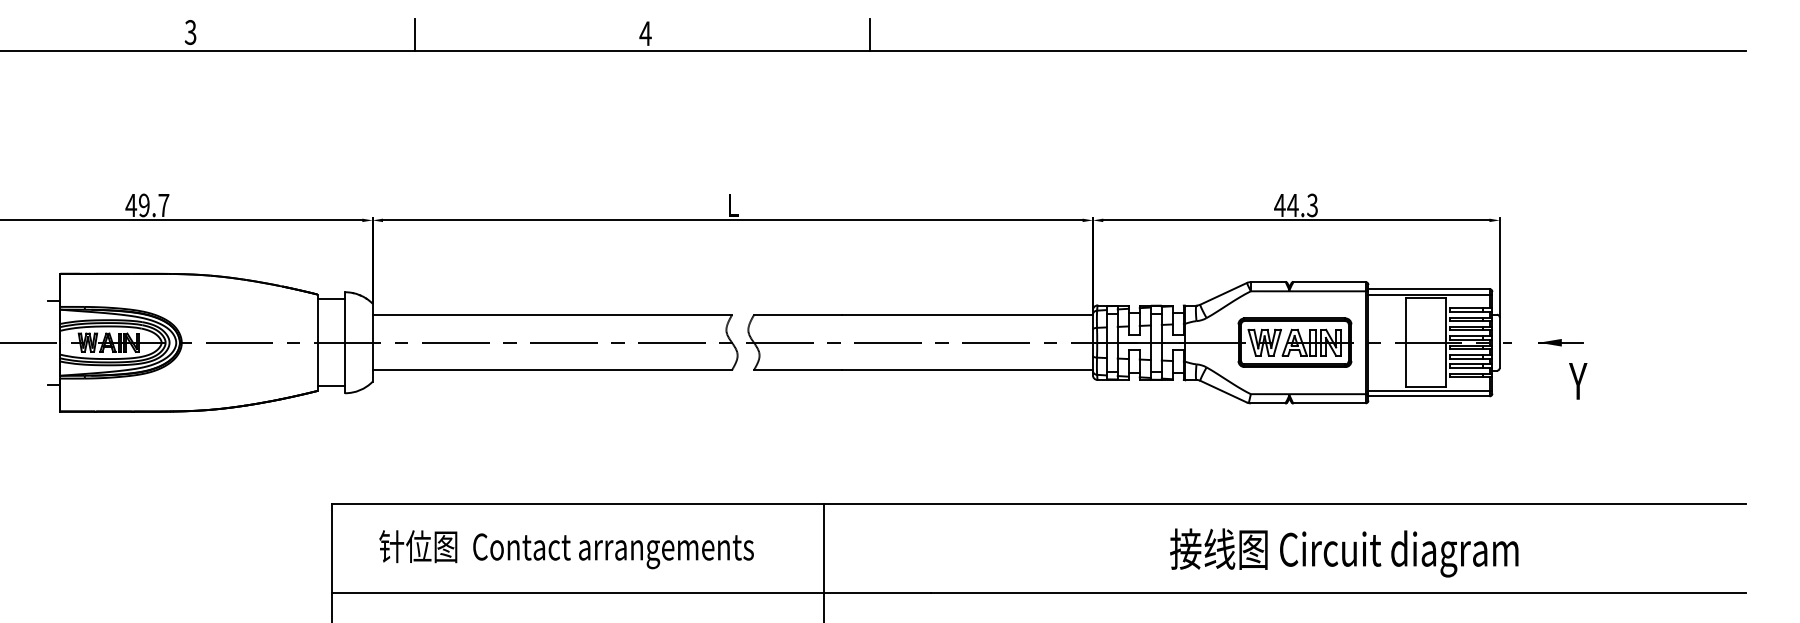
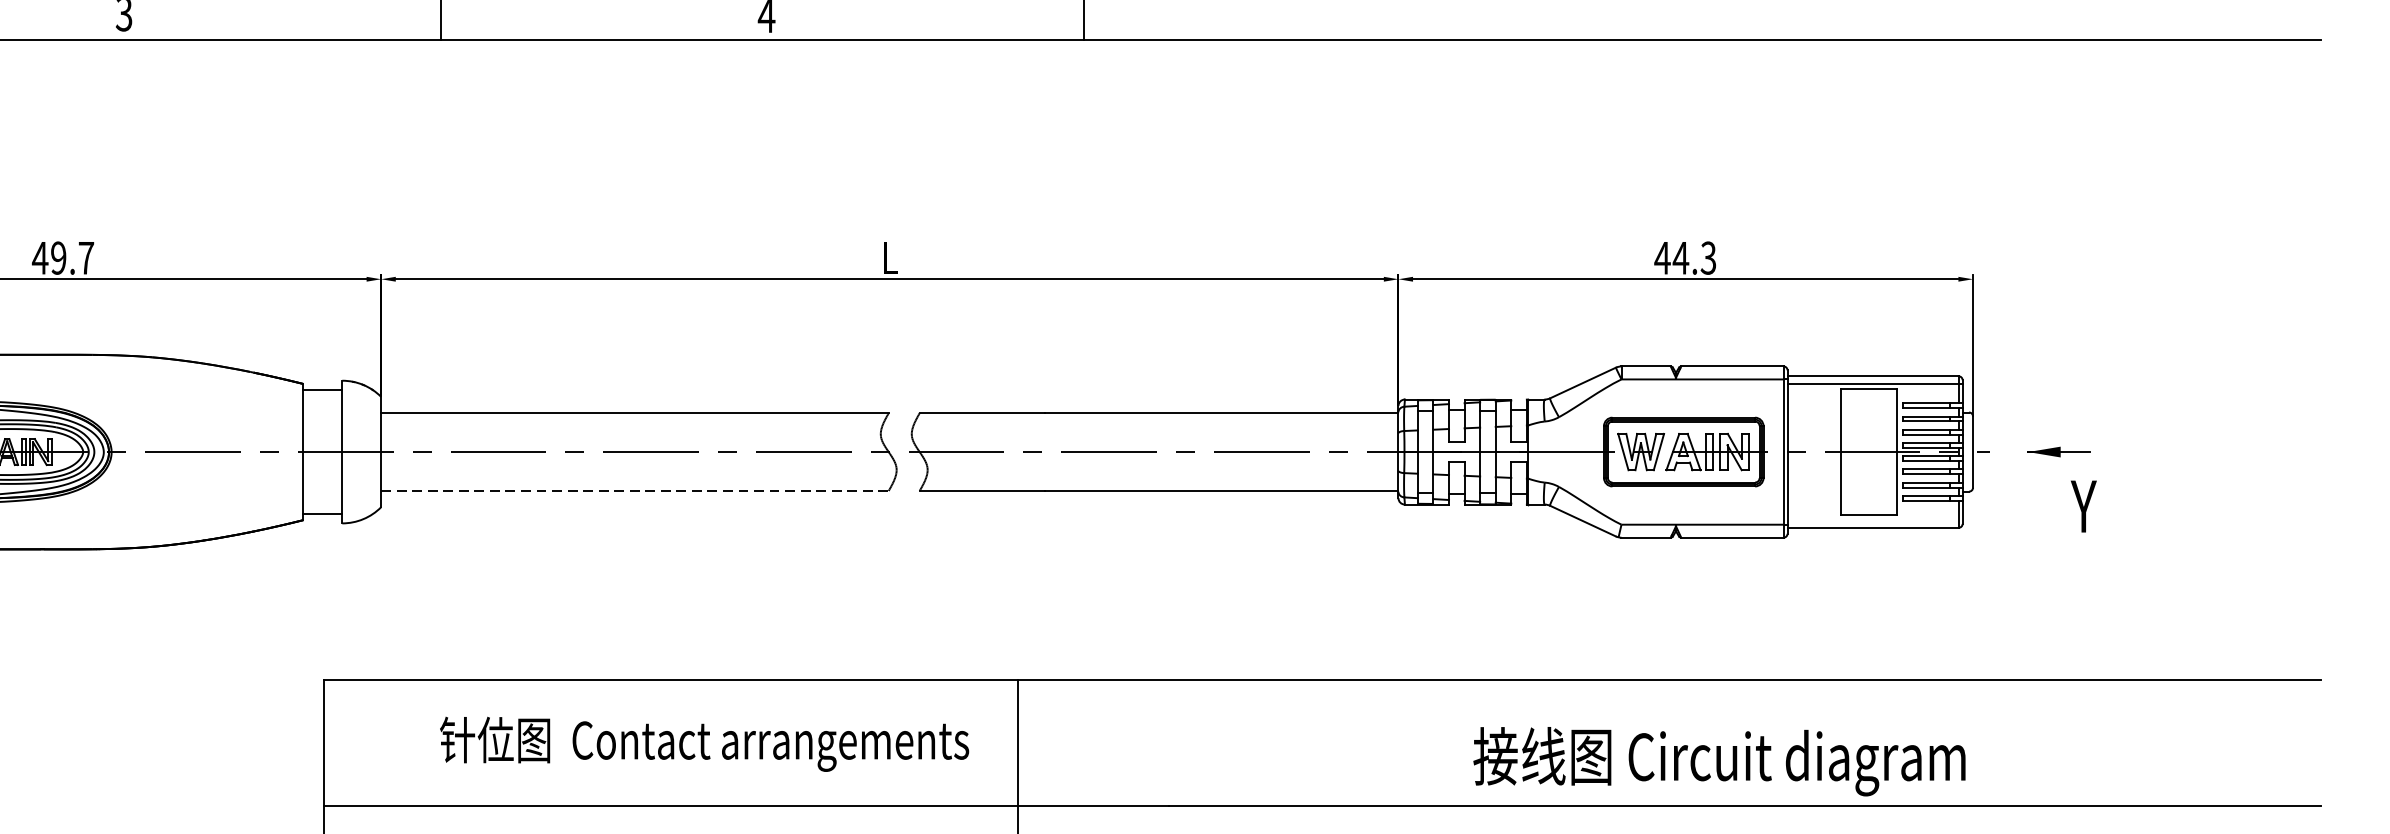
line: (552, 370) -> (635, 491), solid -> dashed
line: (1430, 390) -> (1875, 519), removed
text: (566, 549) -> (704, 744), moved
text: (1344, 552) -> (1719, 761), moved

